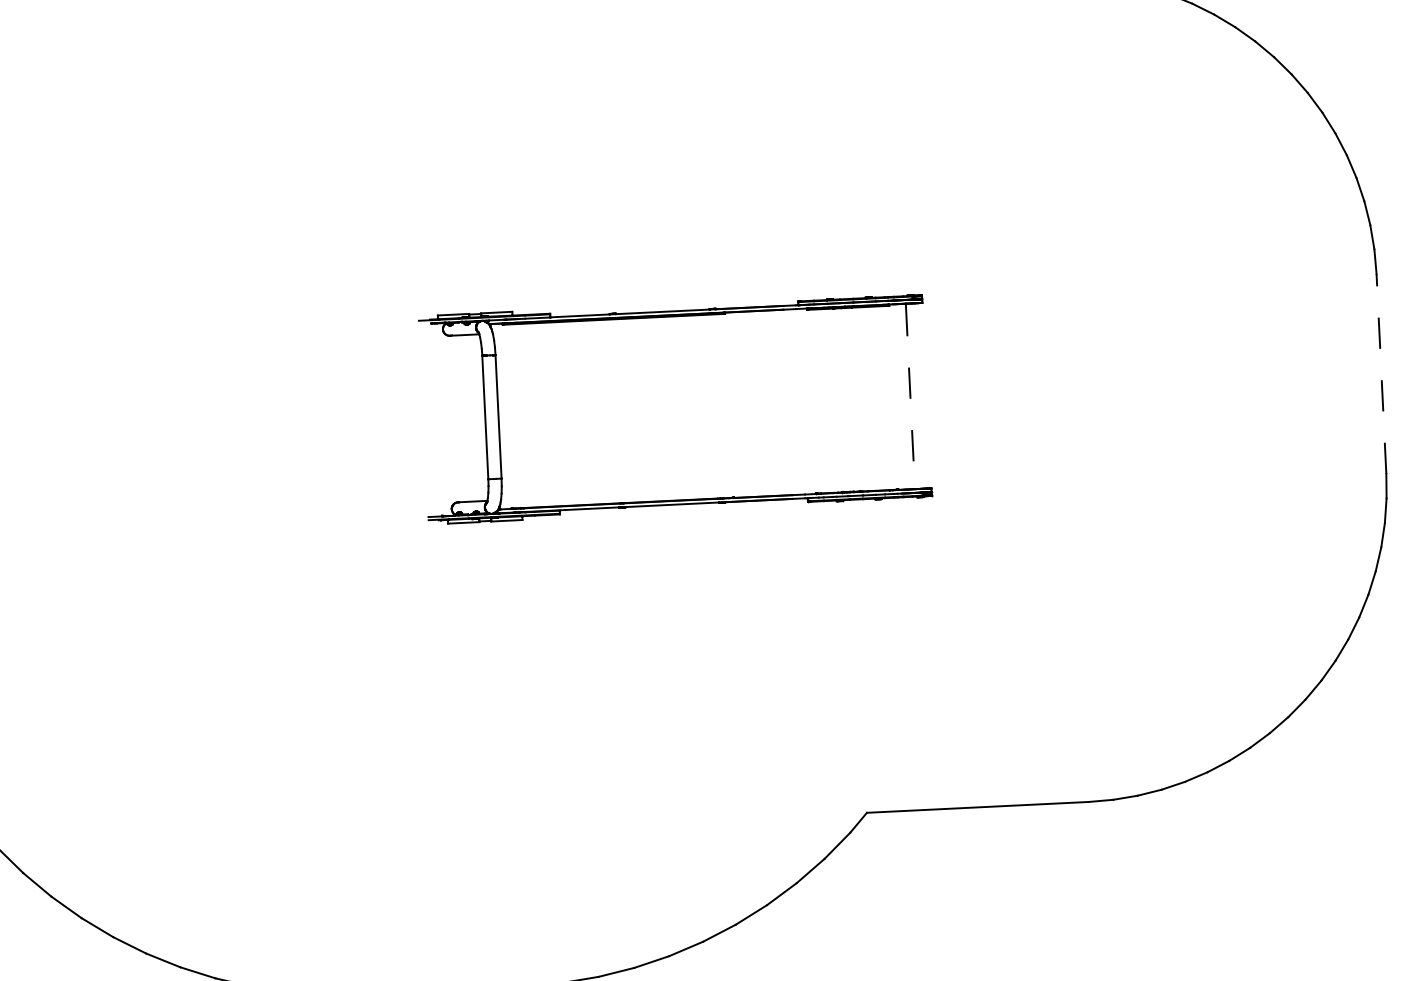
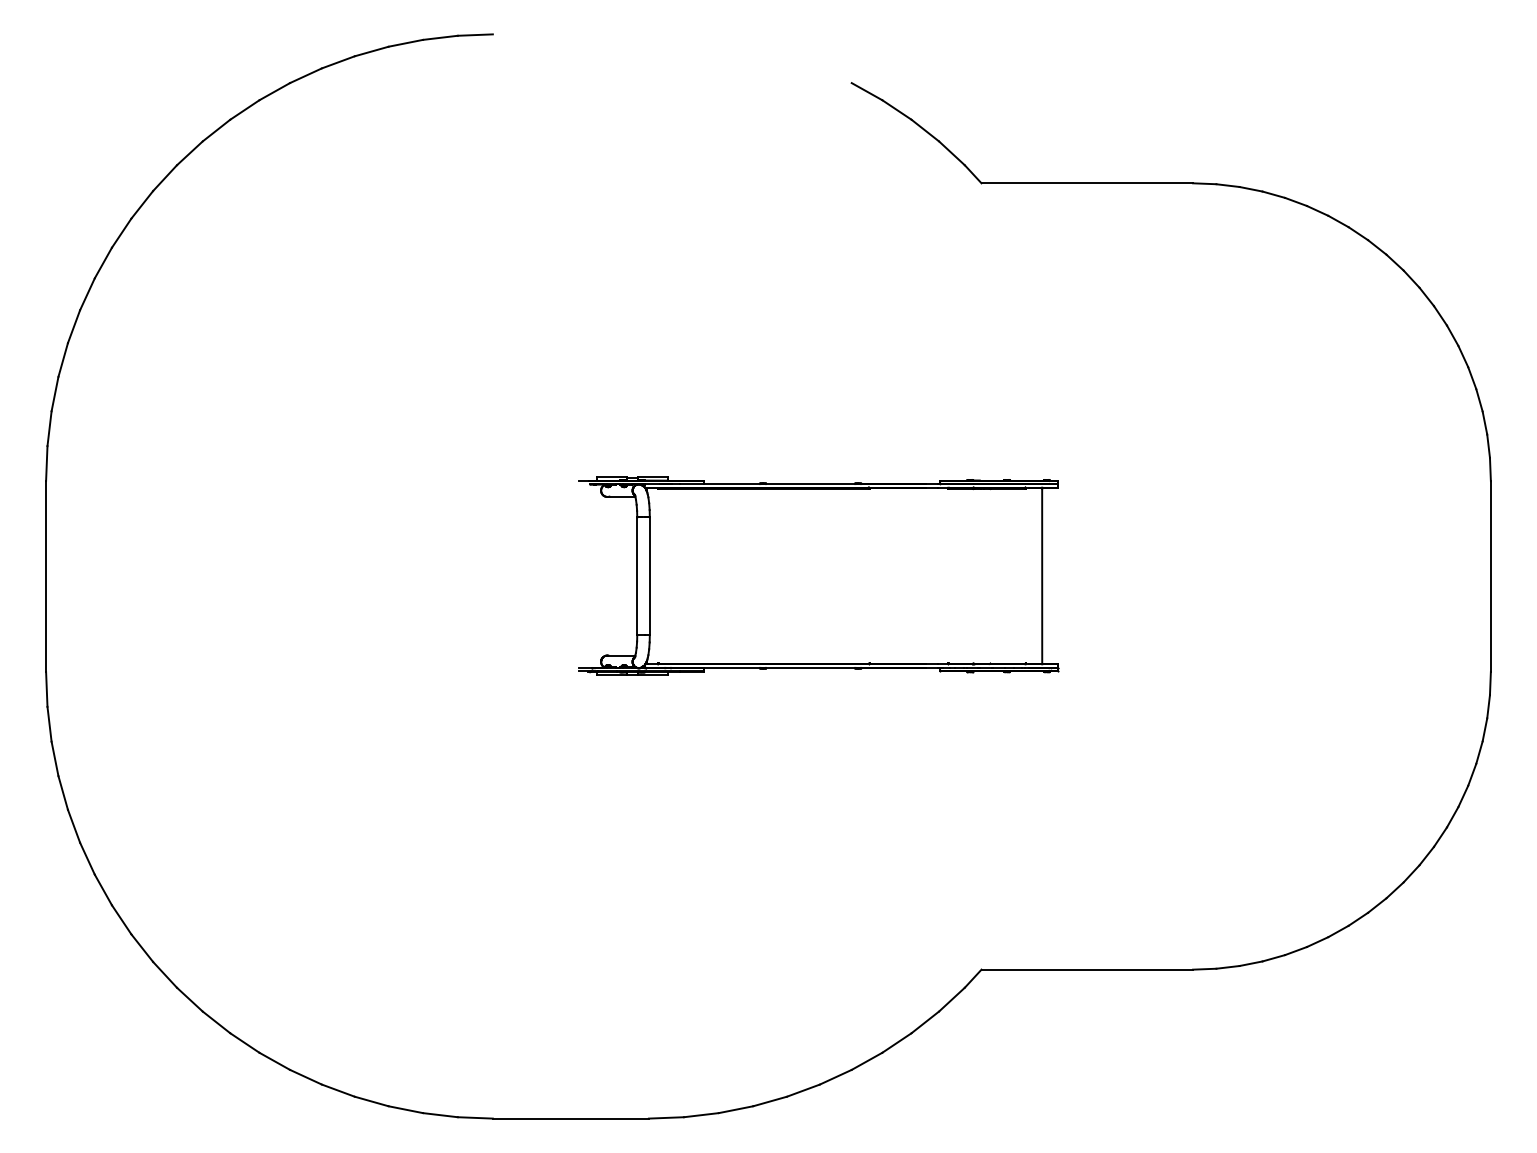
line: (1380, 372) -> (1490, 575), dashed -> solid
line: (910, 396) -> (1042, 576), dashed -> solid

